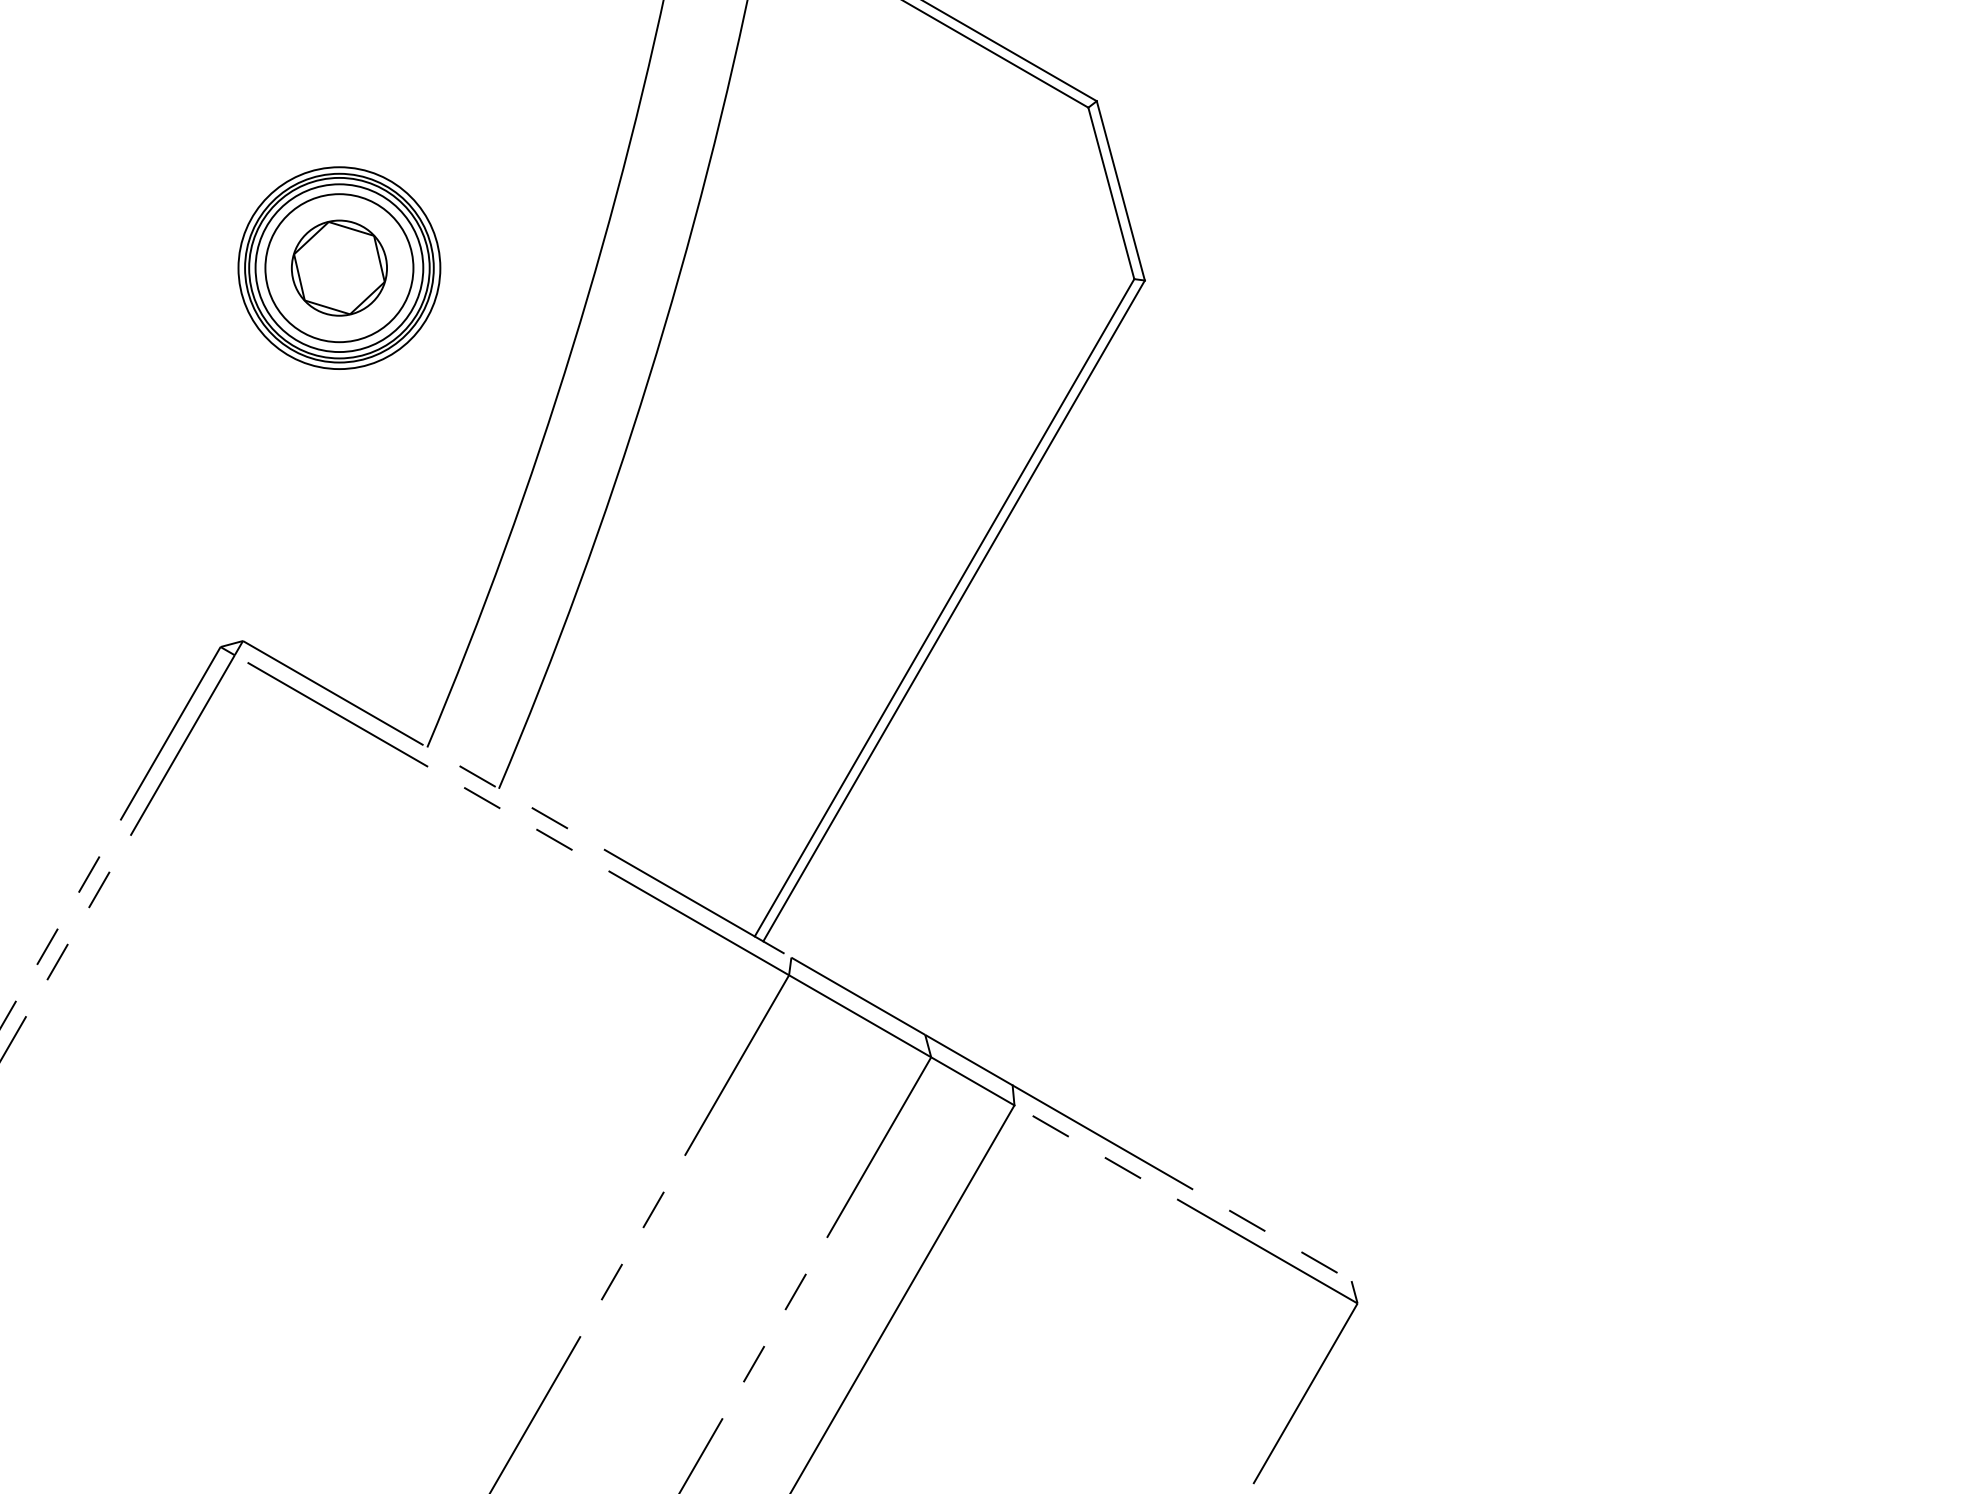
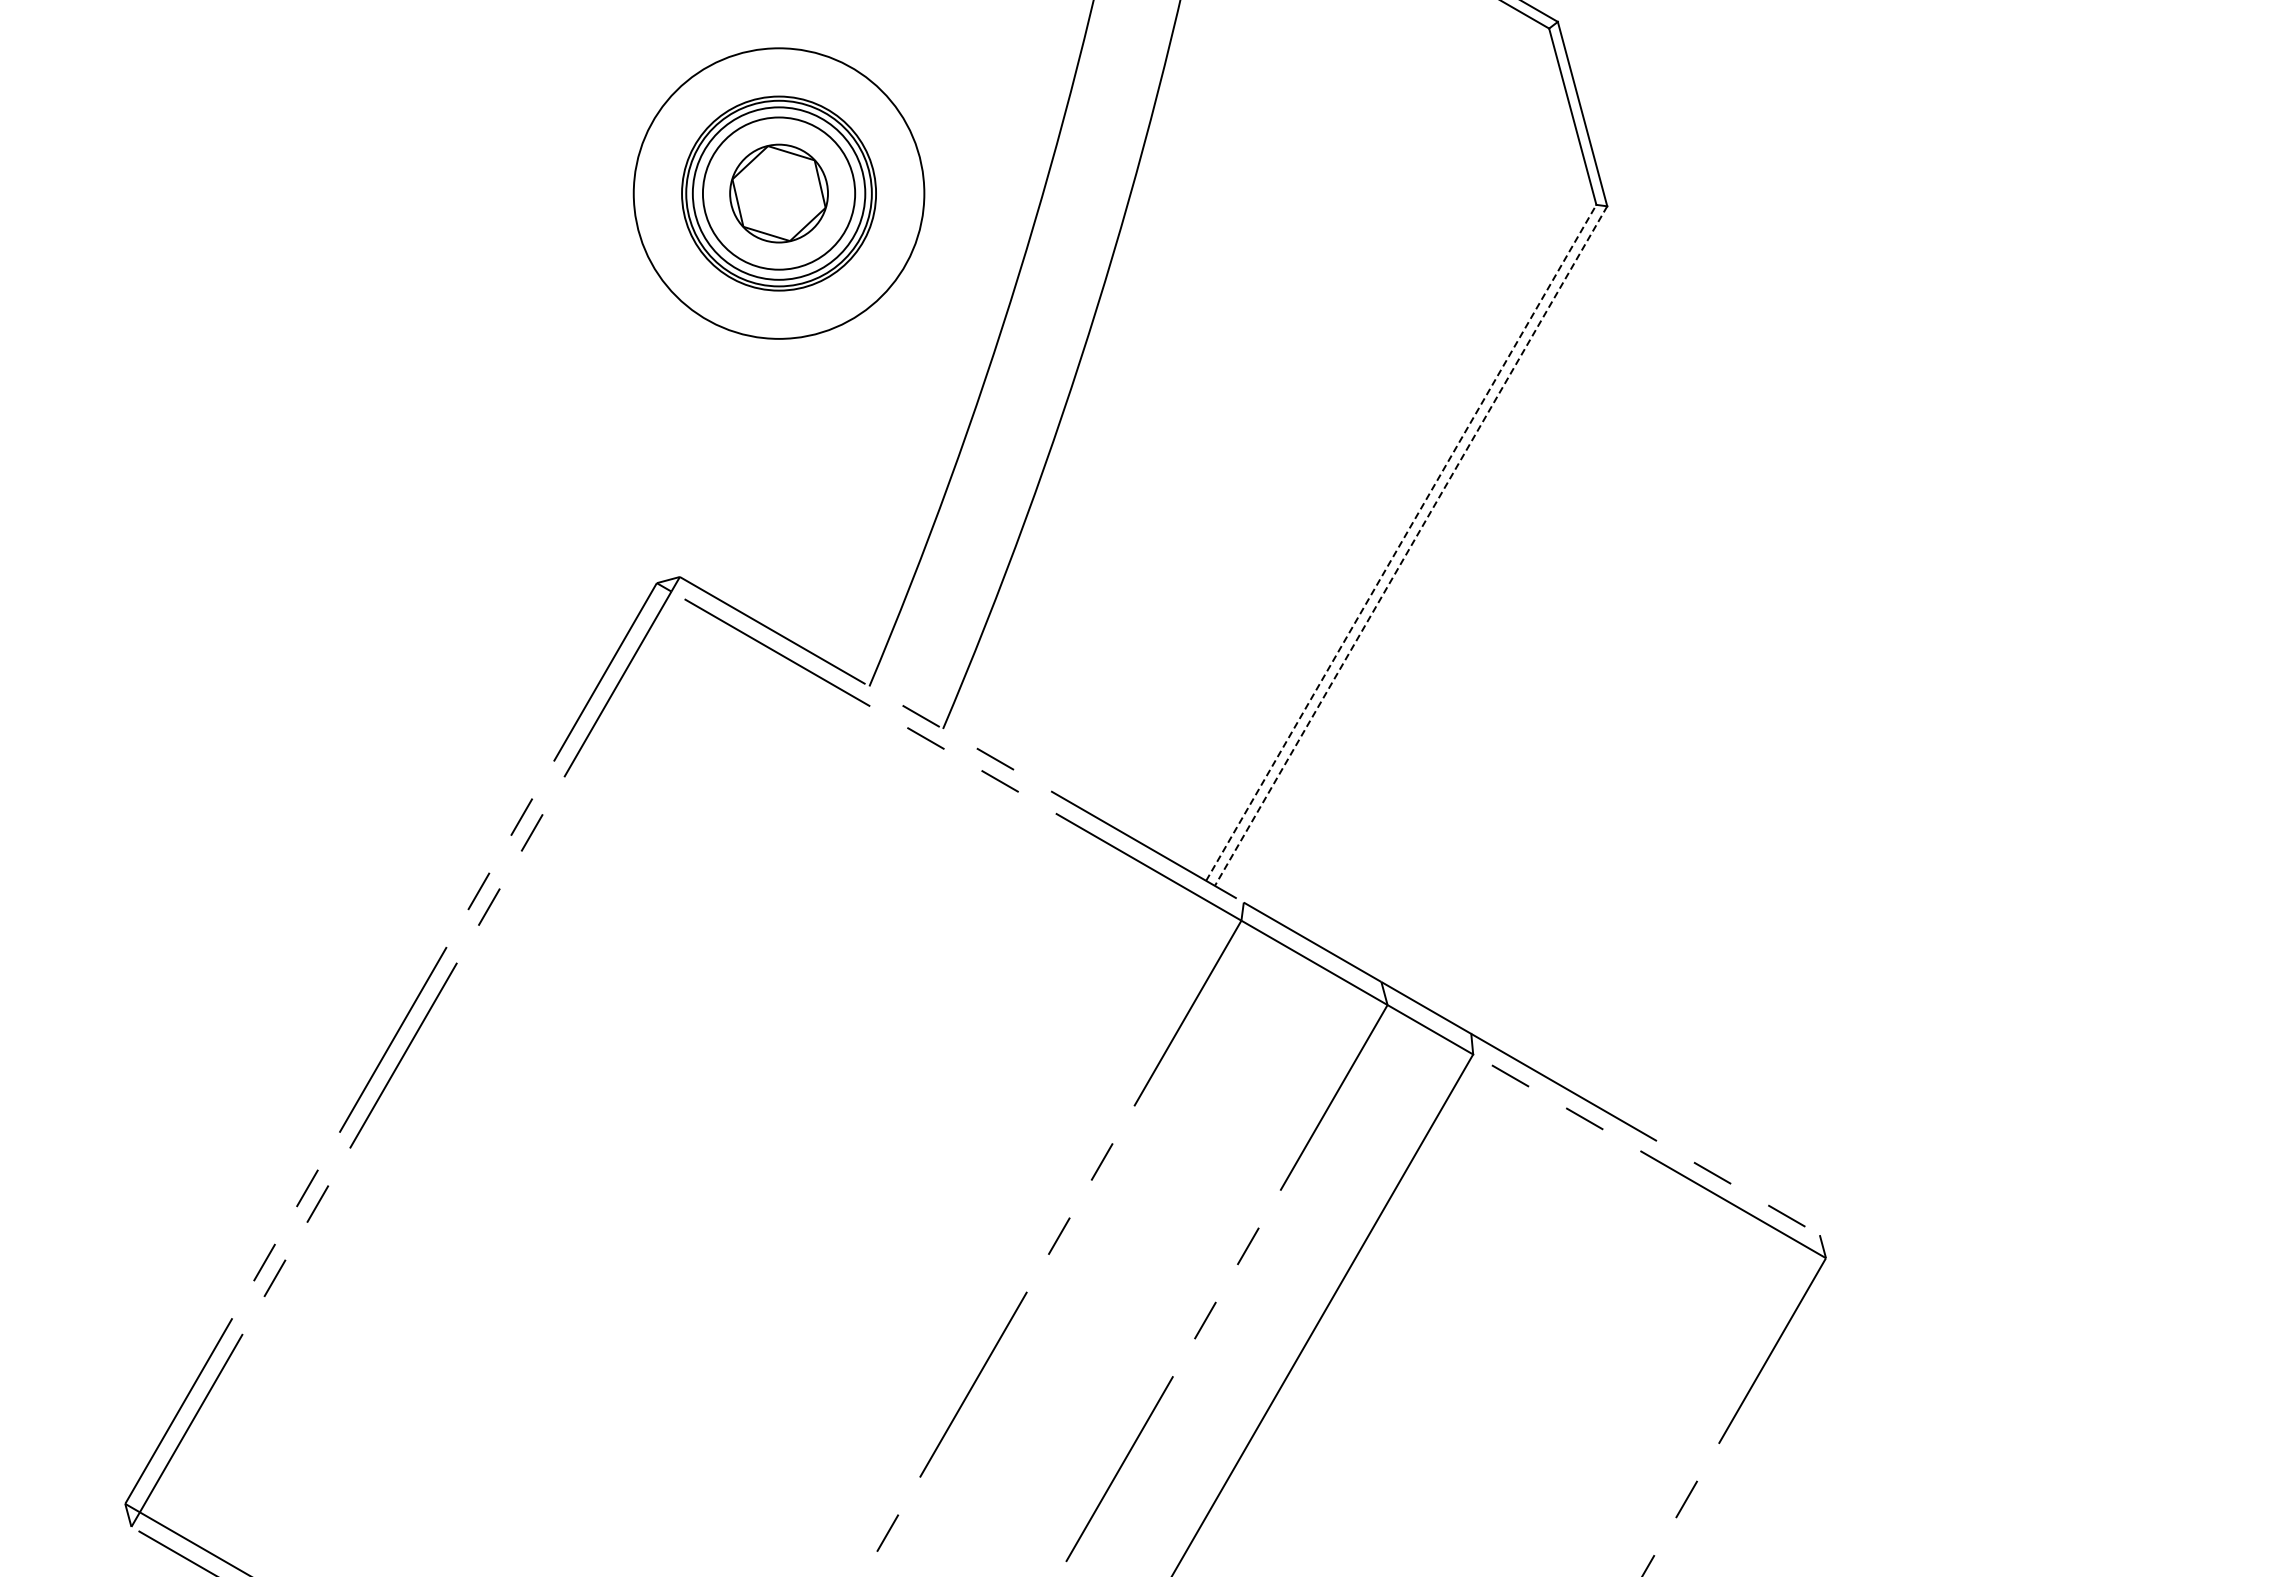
circle: (338, 268) -> (778, 193), size x1.4
line: (944, 607) -> (1401, 542), solid -> dashed
line: (953, 611) -> (1410, 546), solid -> dashed

